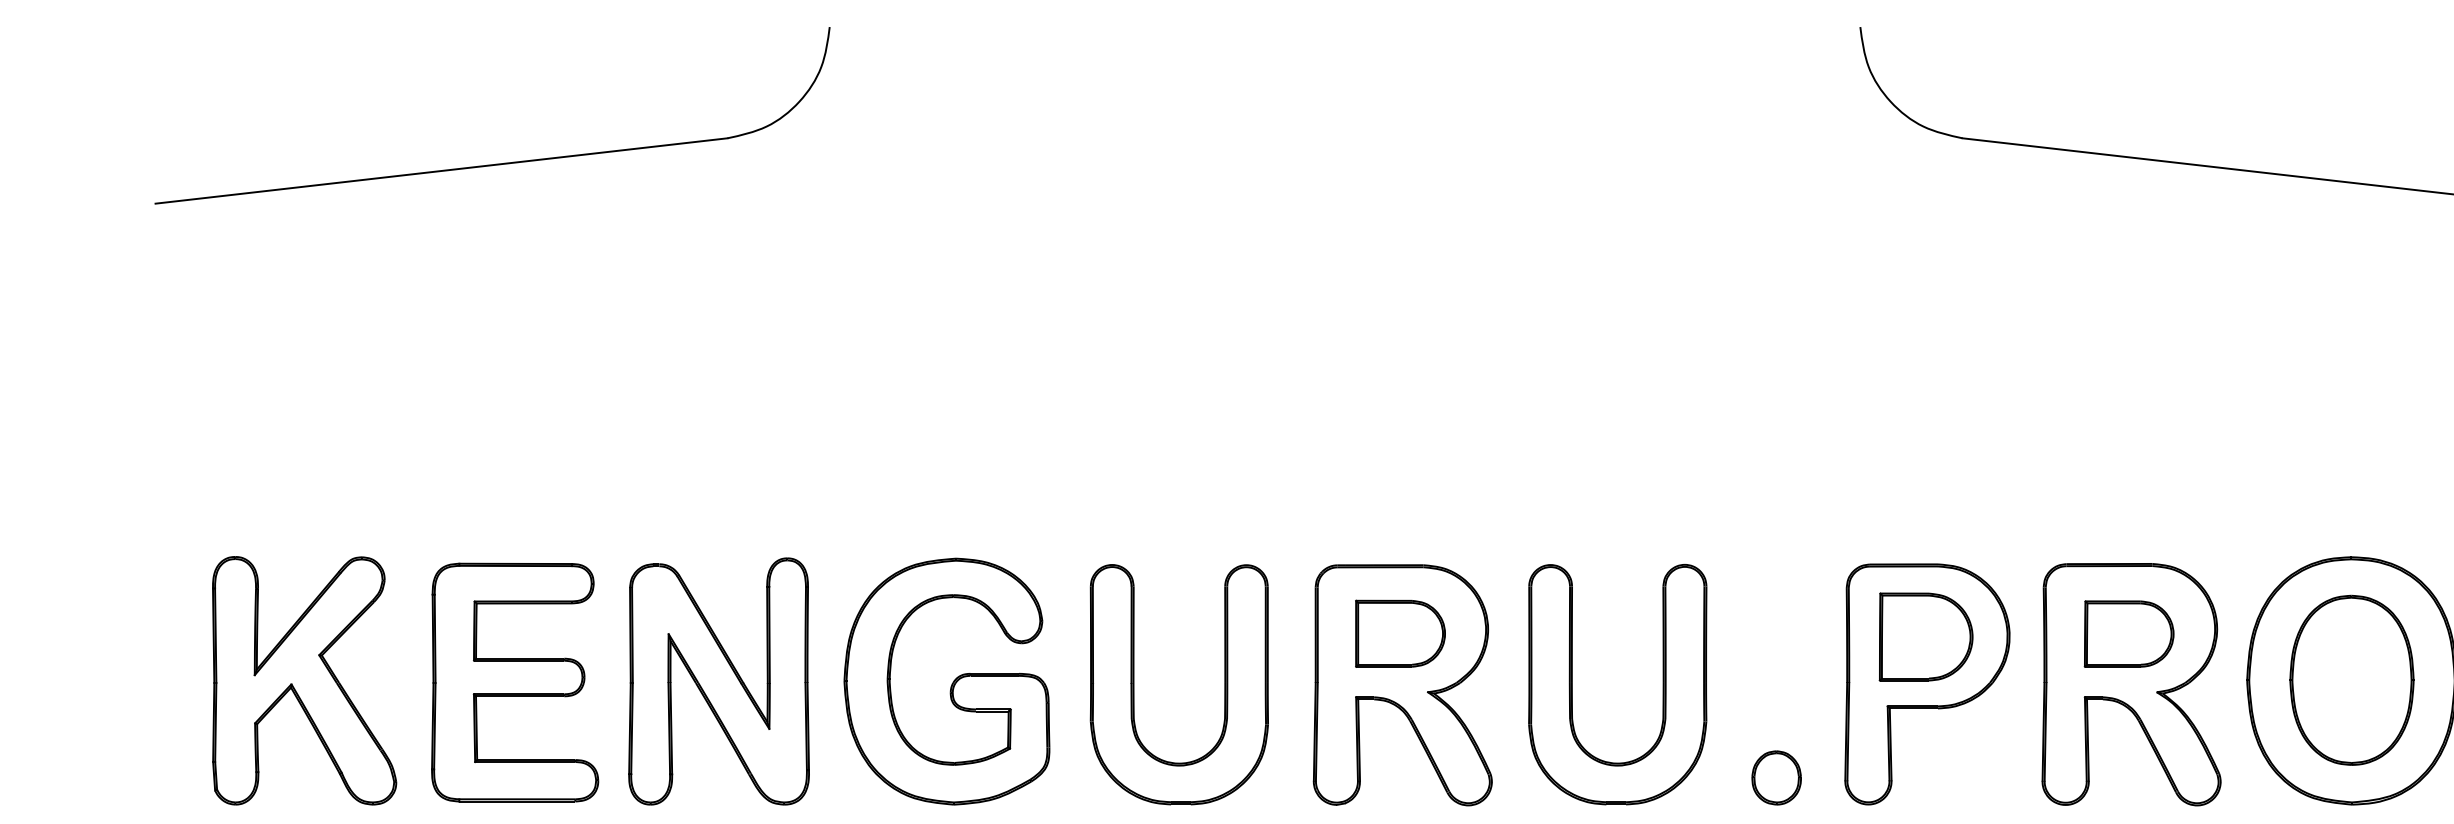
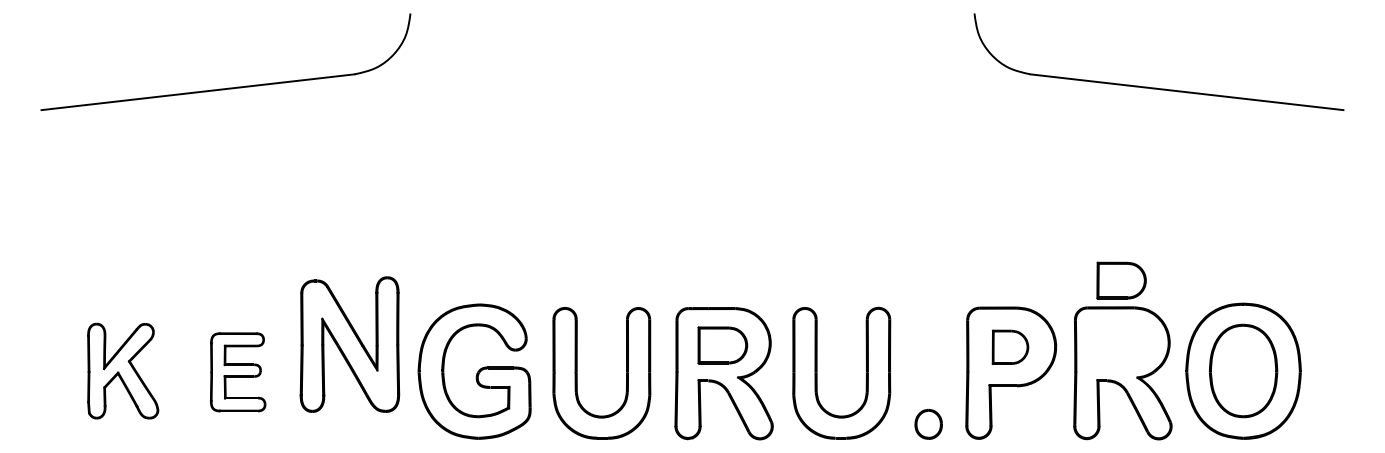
part: (2128, 633) -> (1121, 280), moved
part: (1926, 637) -> (1010, 347), size x0.7
part: (305, 679) -> (123, 370), size x0.7
part: (718, 681) -> (349, 344), moved
part: (513, 683) -> (237, 372), size x0.6

